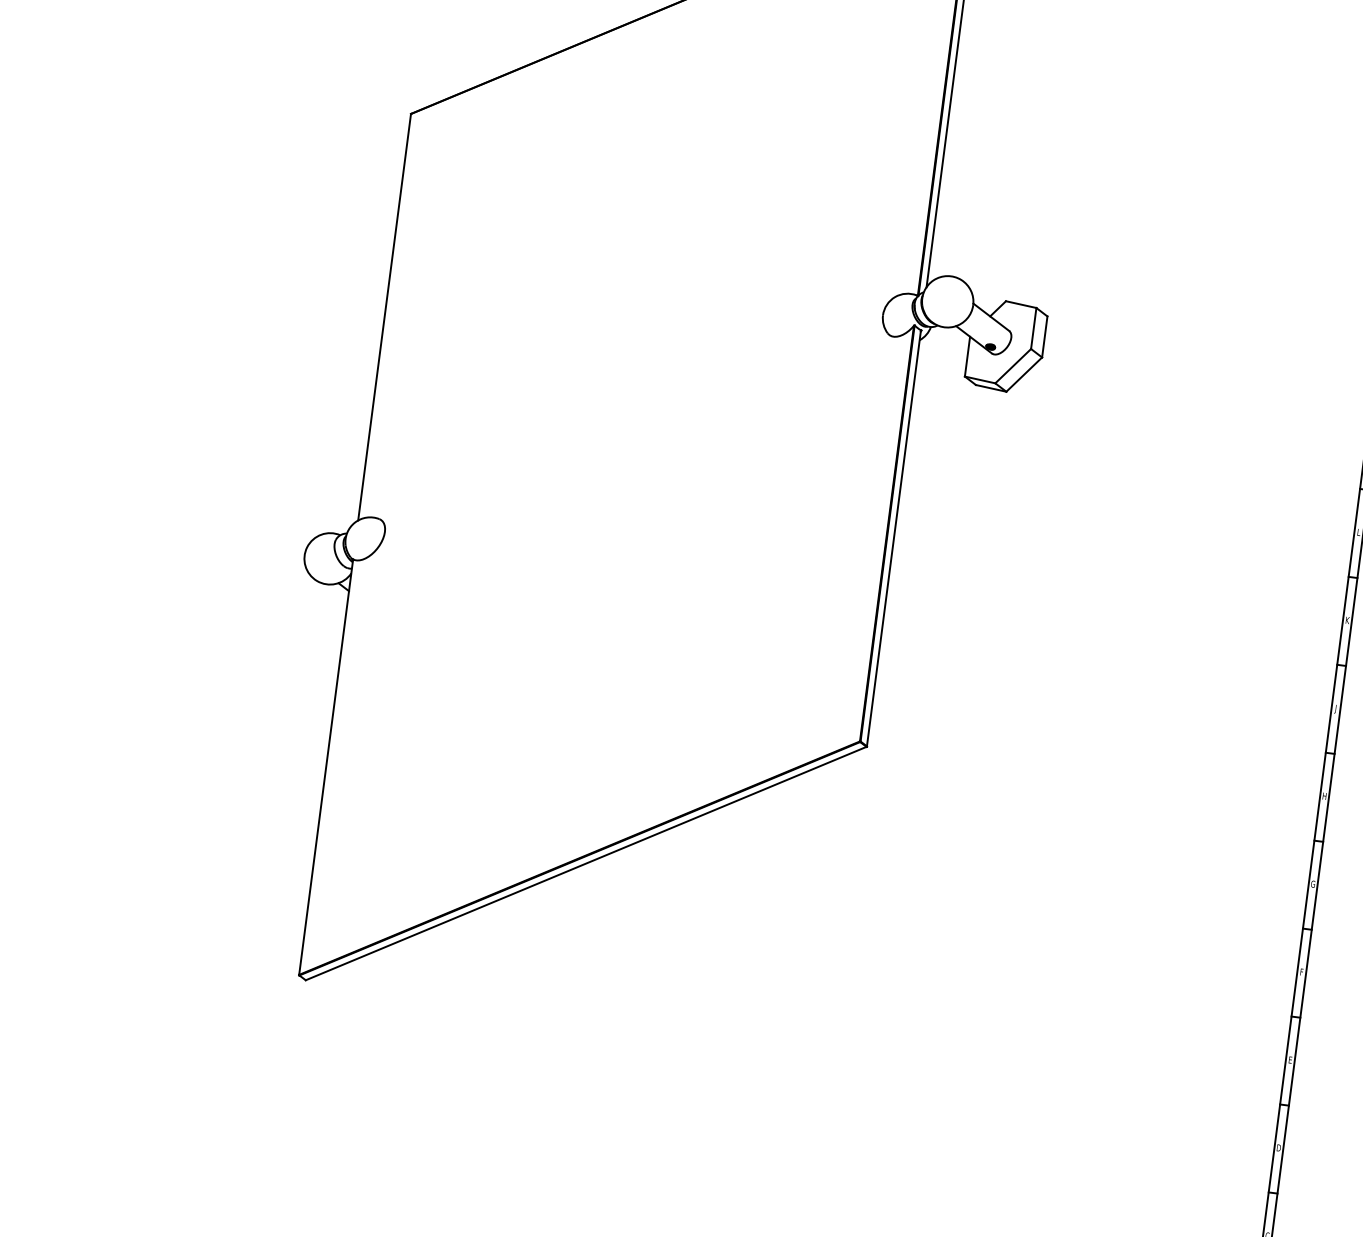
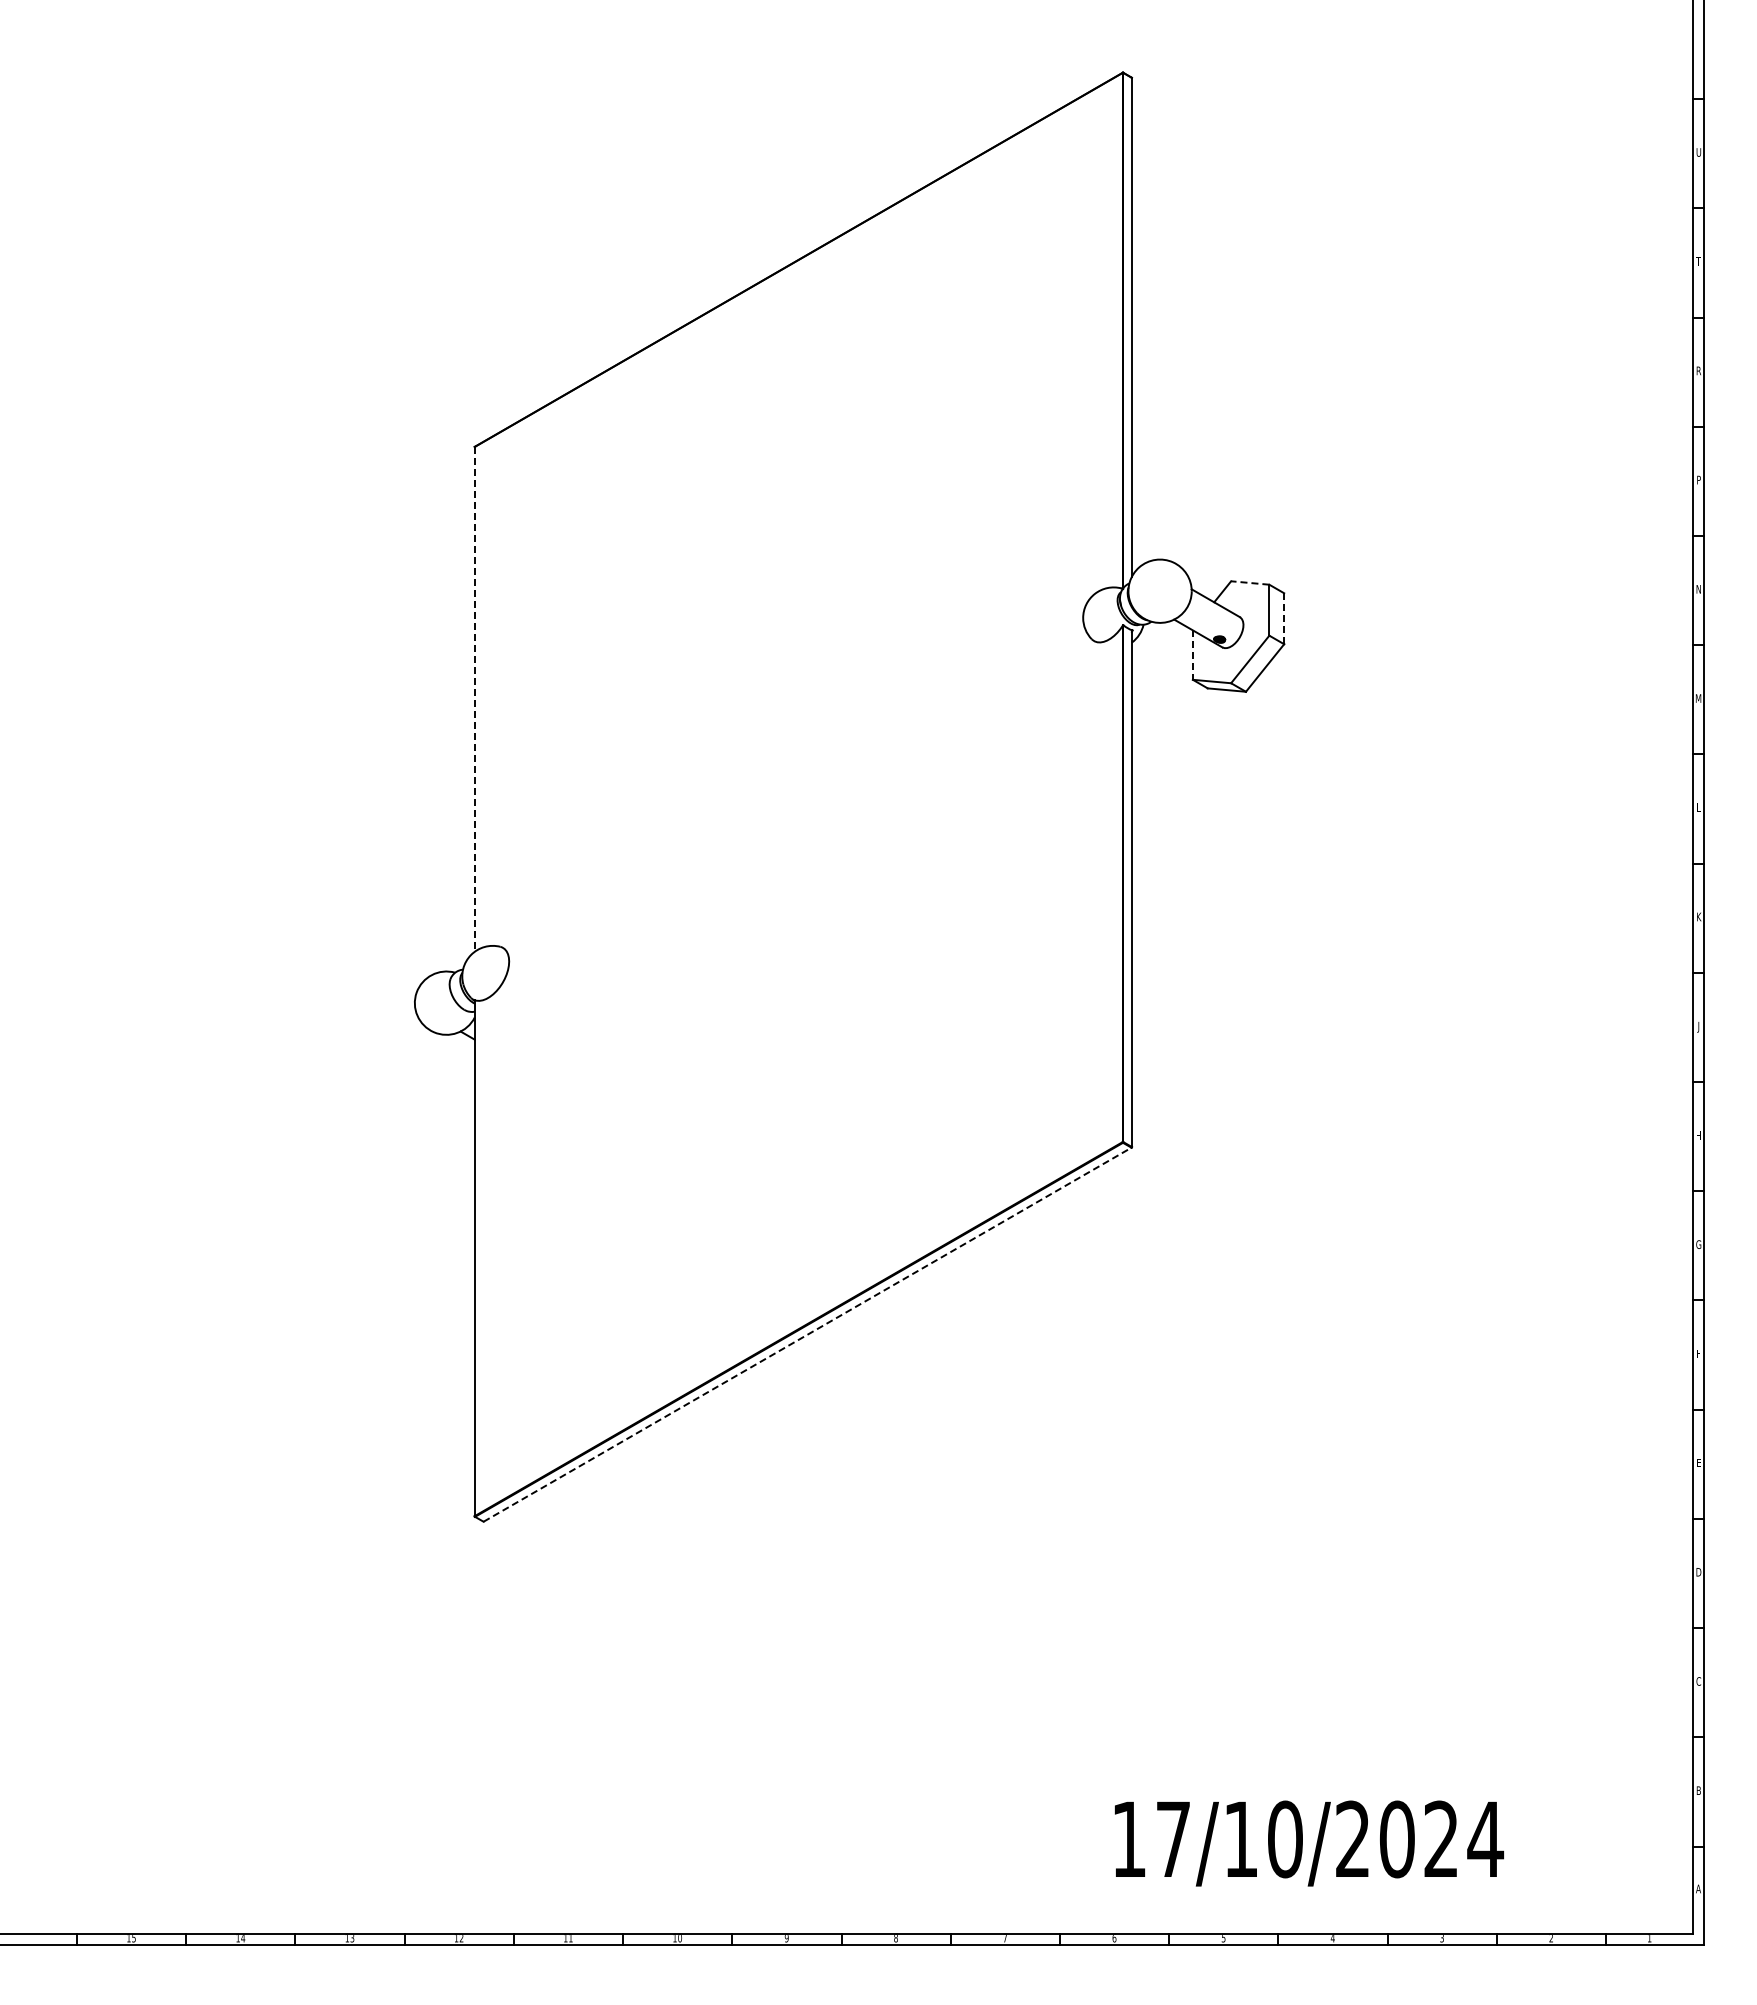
line: (1020, 304) -> (1249, 582), solid -> dashed
line: (384, 317) -> (474, 699), solid -> dashed
line: (1045, 336) -> (1284, 618), solid -> dashed
line: (967, 356) -> (1192, 655), solid -> dashed
line: (586, 863) -> (807, 1334), solid -> dashed

